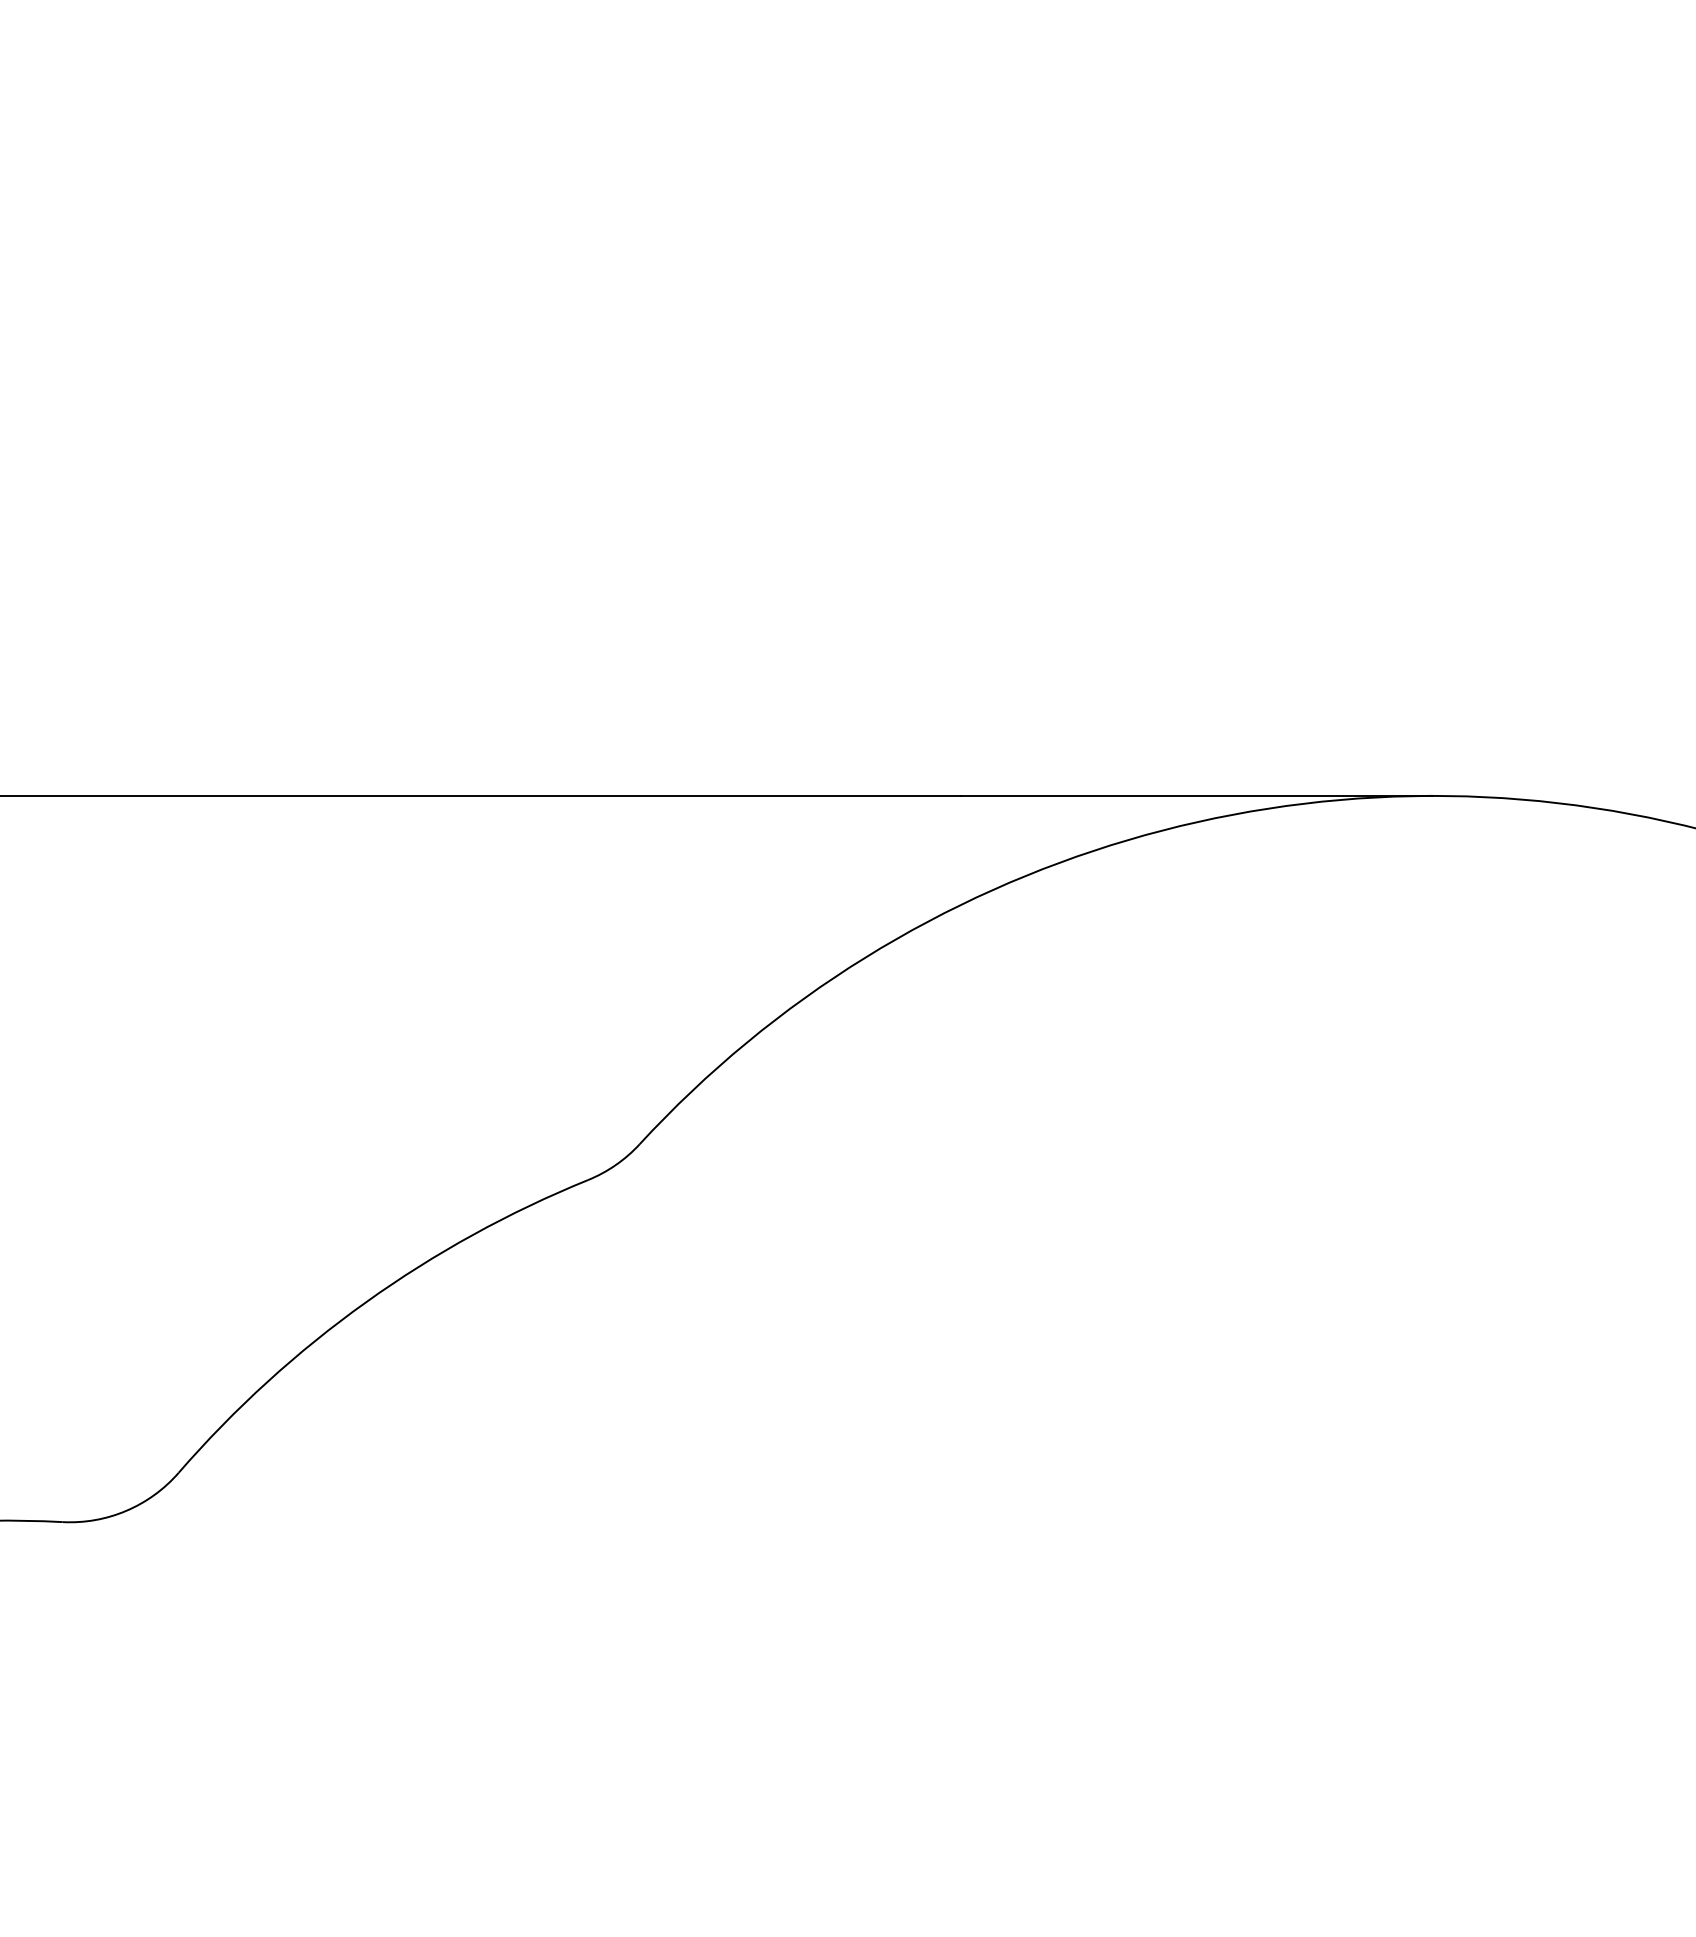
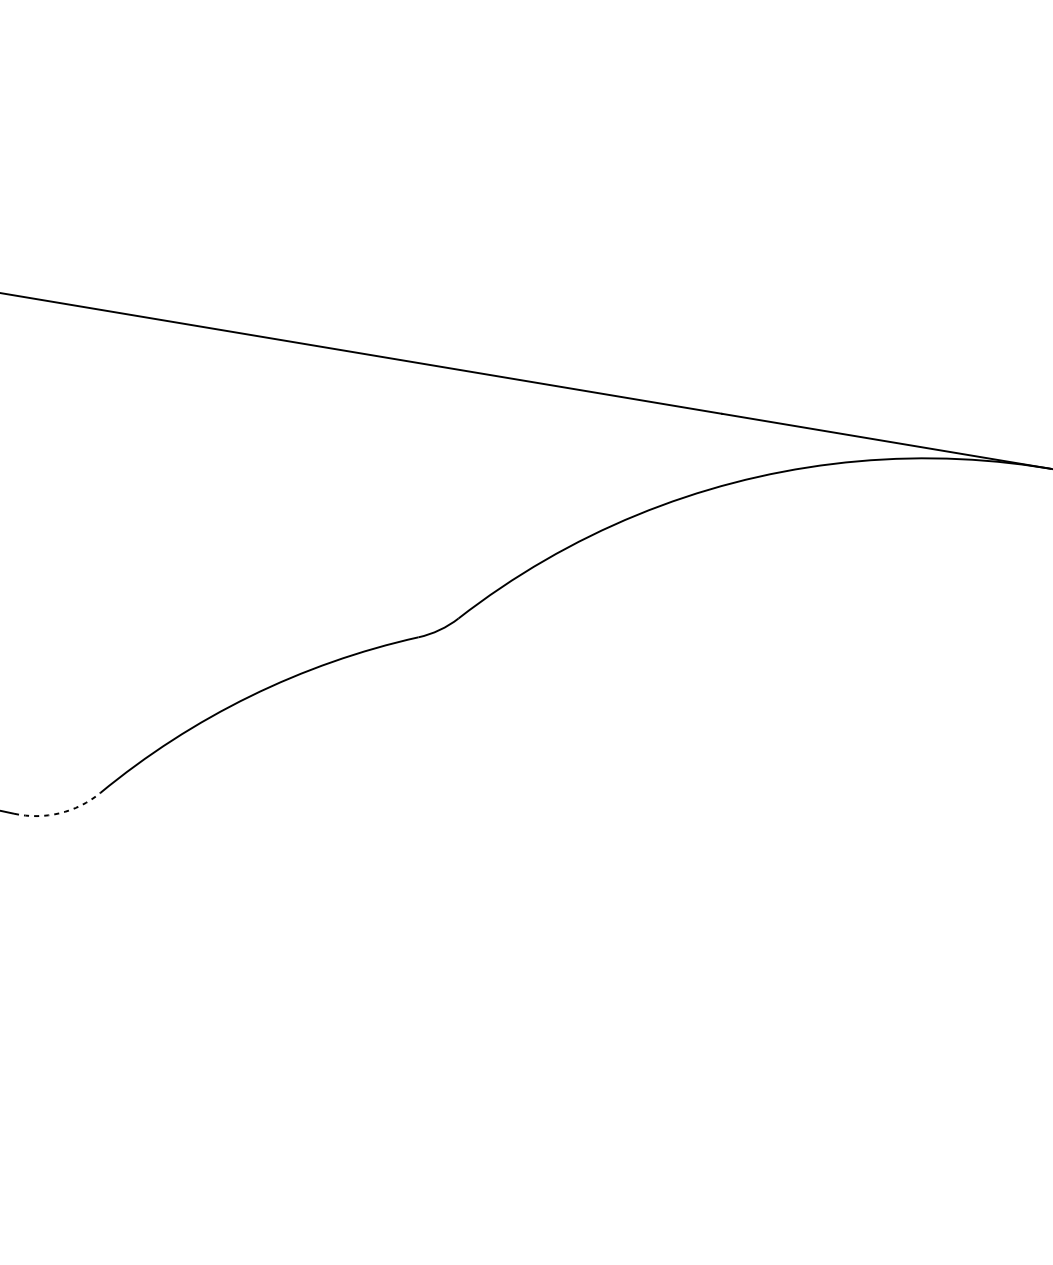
arc: (126, 1510) -> (59, 813), solid -> dashed

